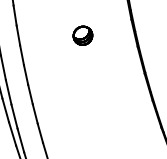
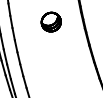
part: (81, 34) -> (50, 21), size x1.67

